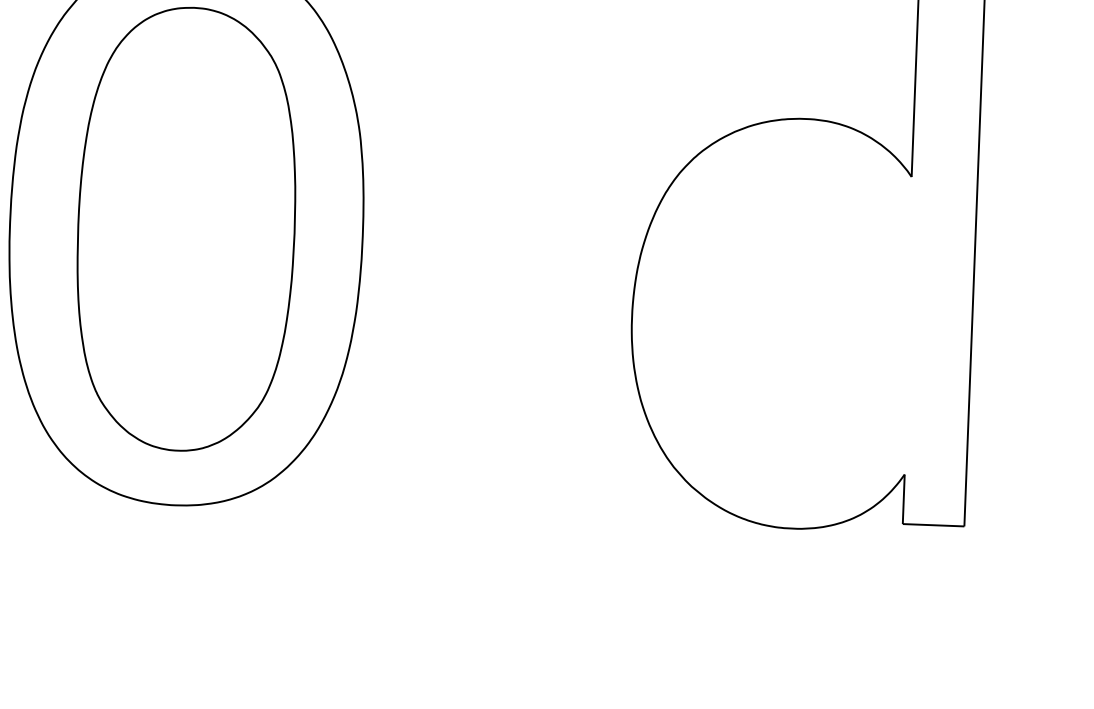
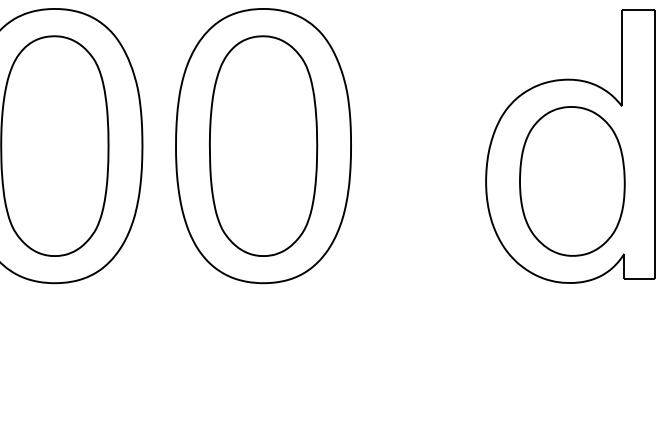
part: (806, 324) -> (572, 181), added

